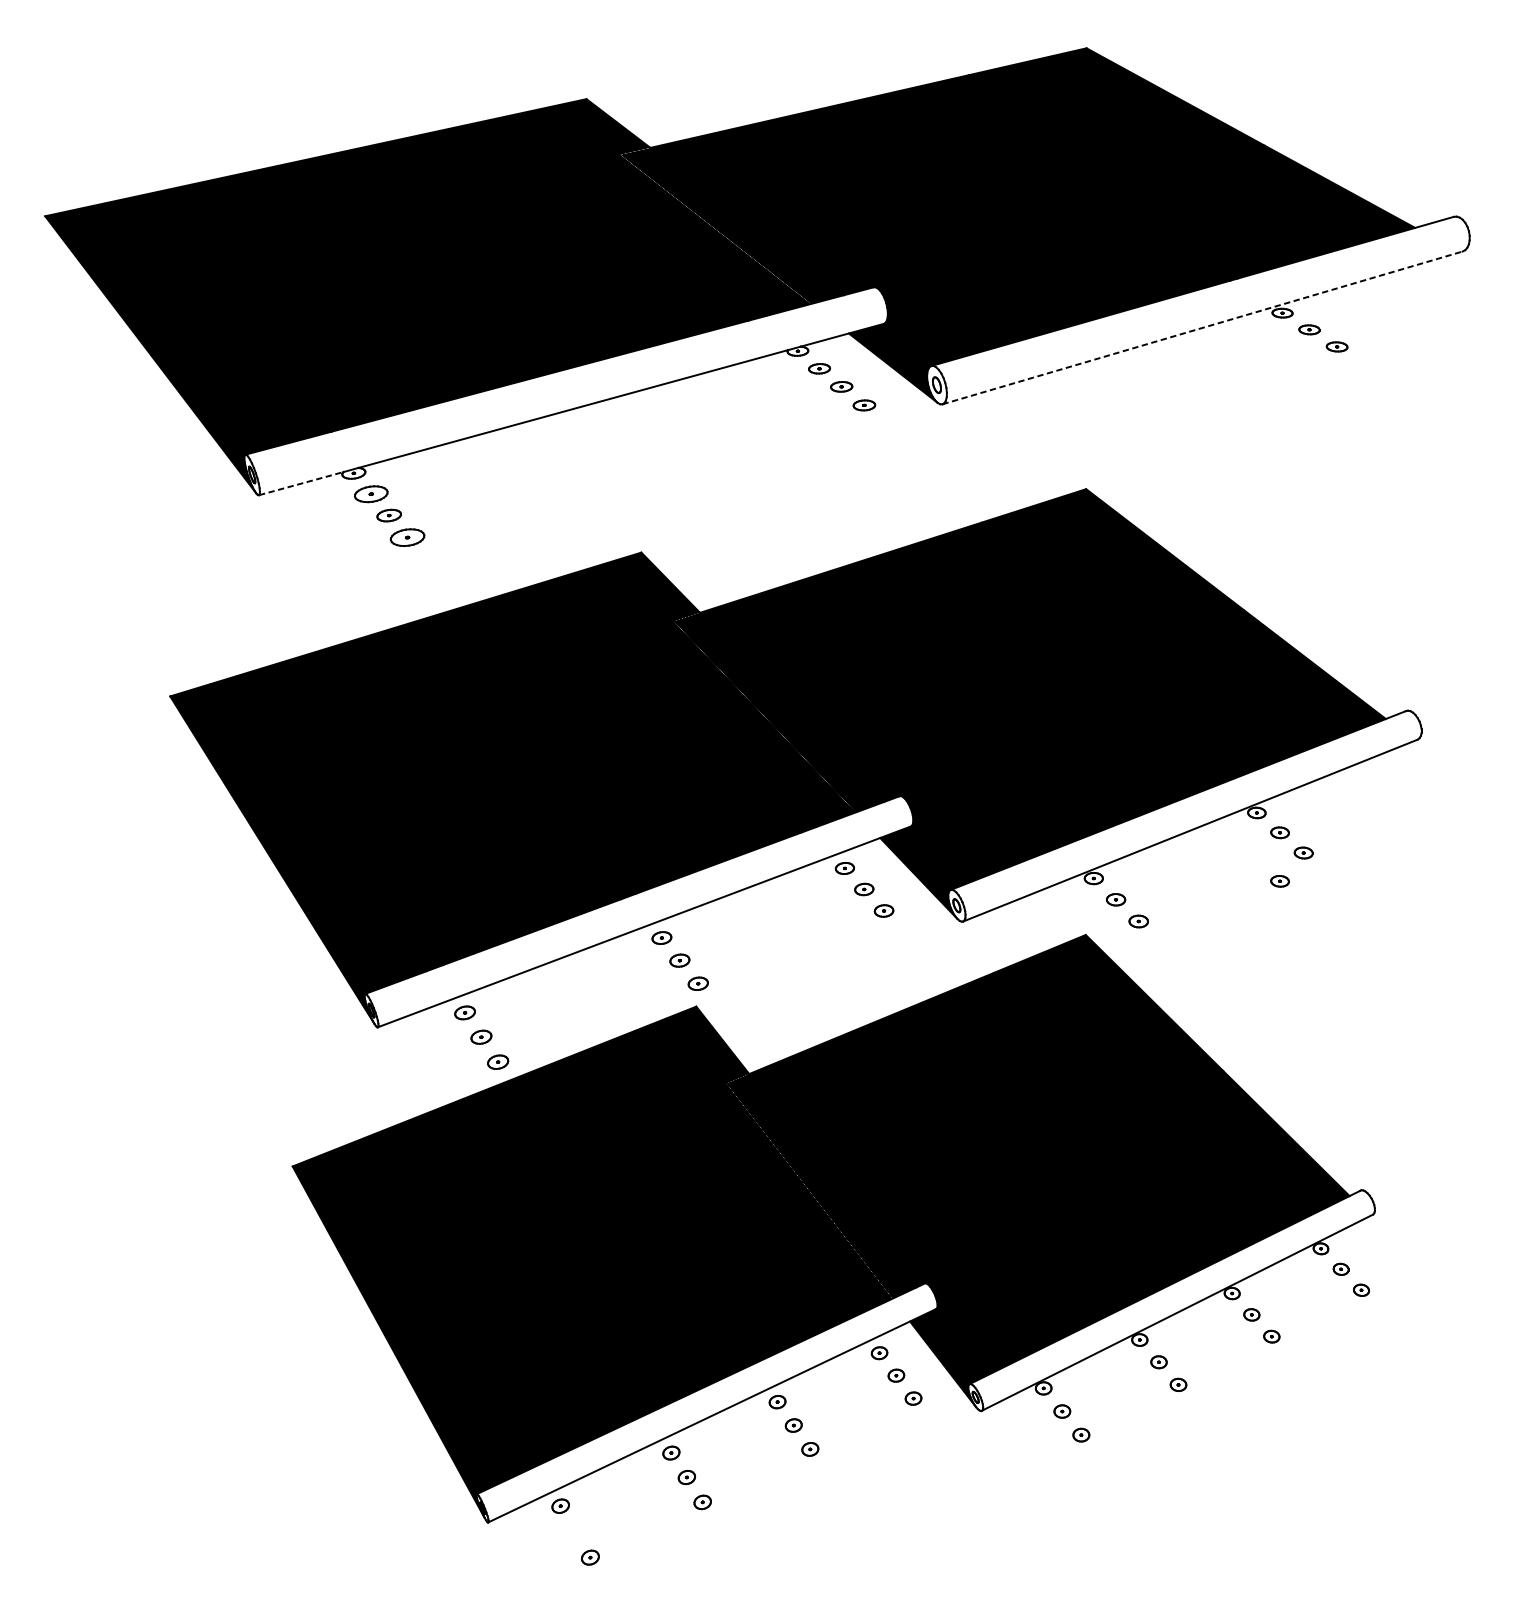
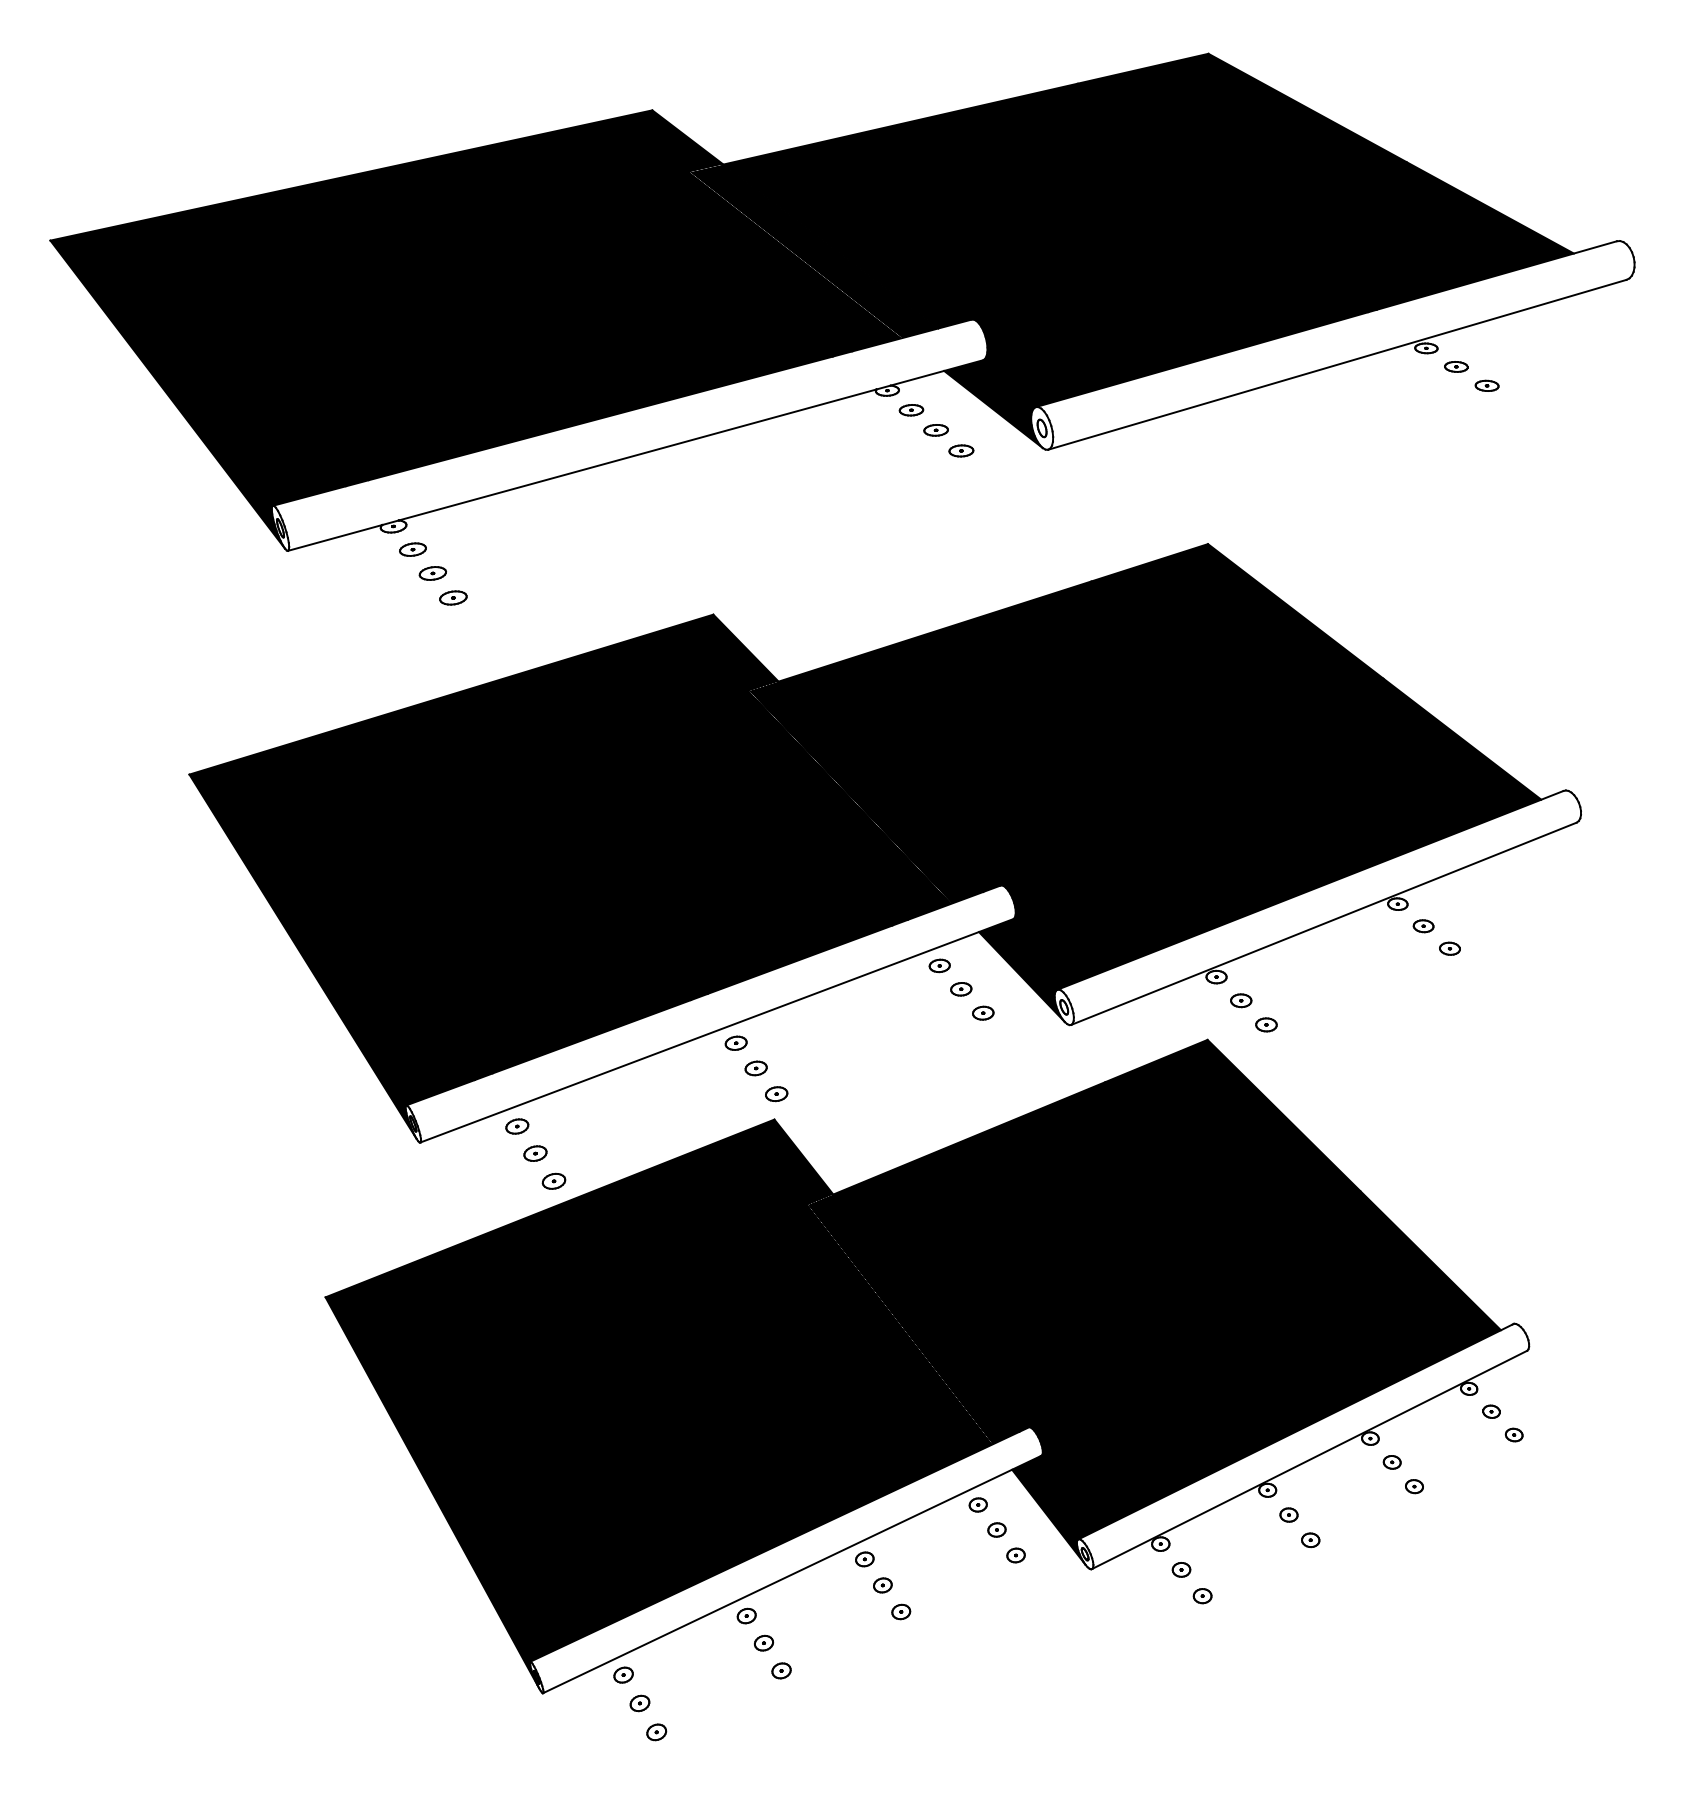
line: (1202, 327) -> (1337, 364), dashed -> solid
line: (301, 483) -> (335, 537), dashed -> solid
part: (370, 494) -> (412, 549), size x0.71
part: (407, 537) -> (453, 597), size x0.71
part: (1279, 881) -> (1423, 980), removed
part: (574, 1531) -> (639, 1703), added

